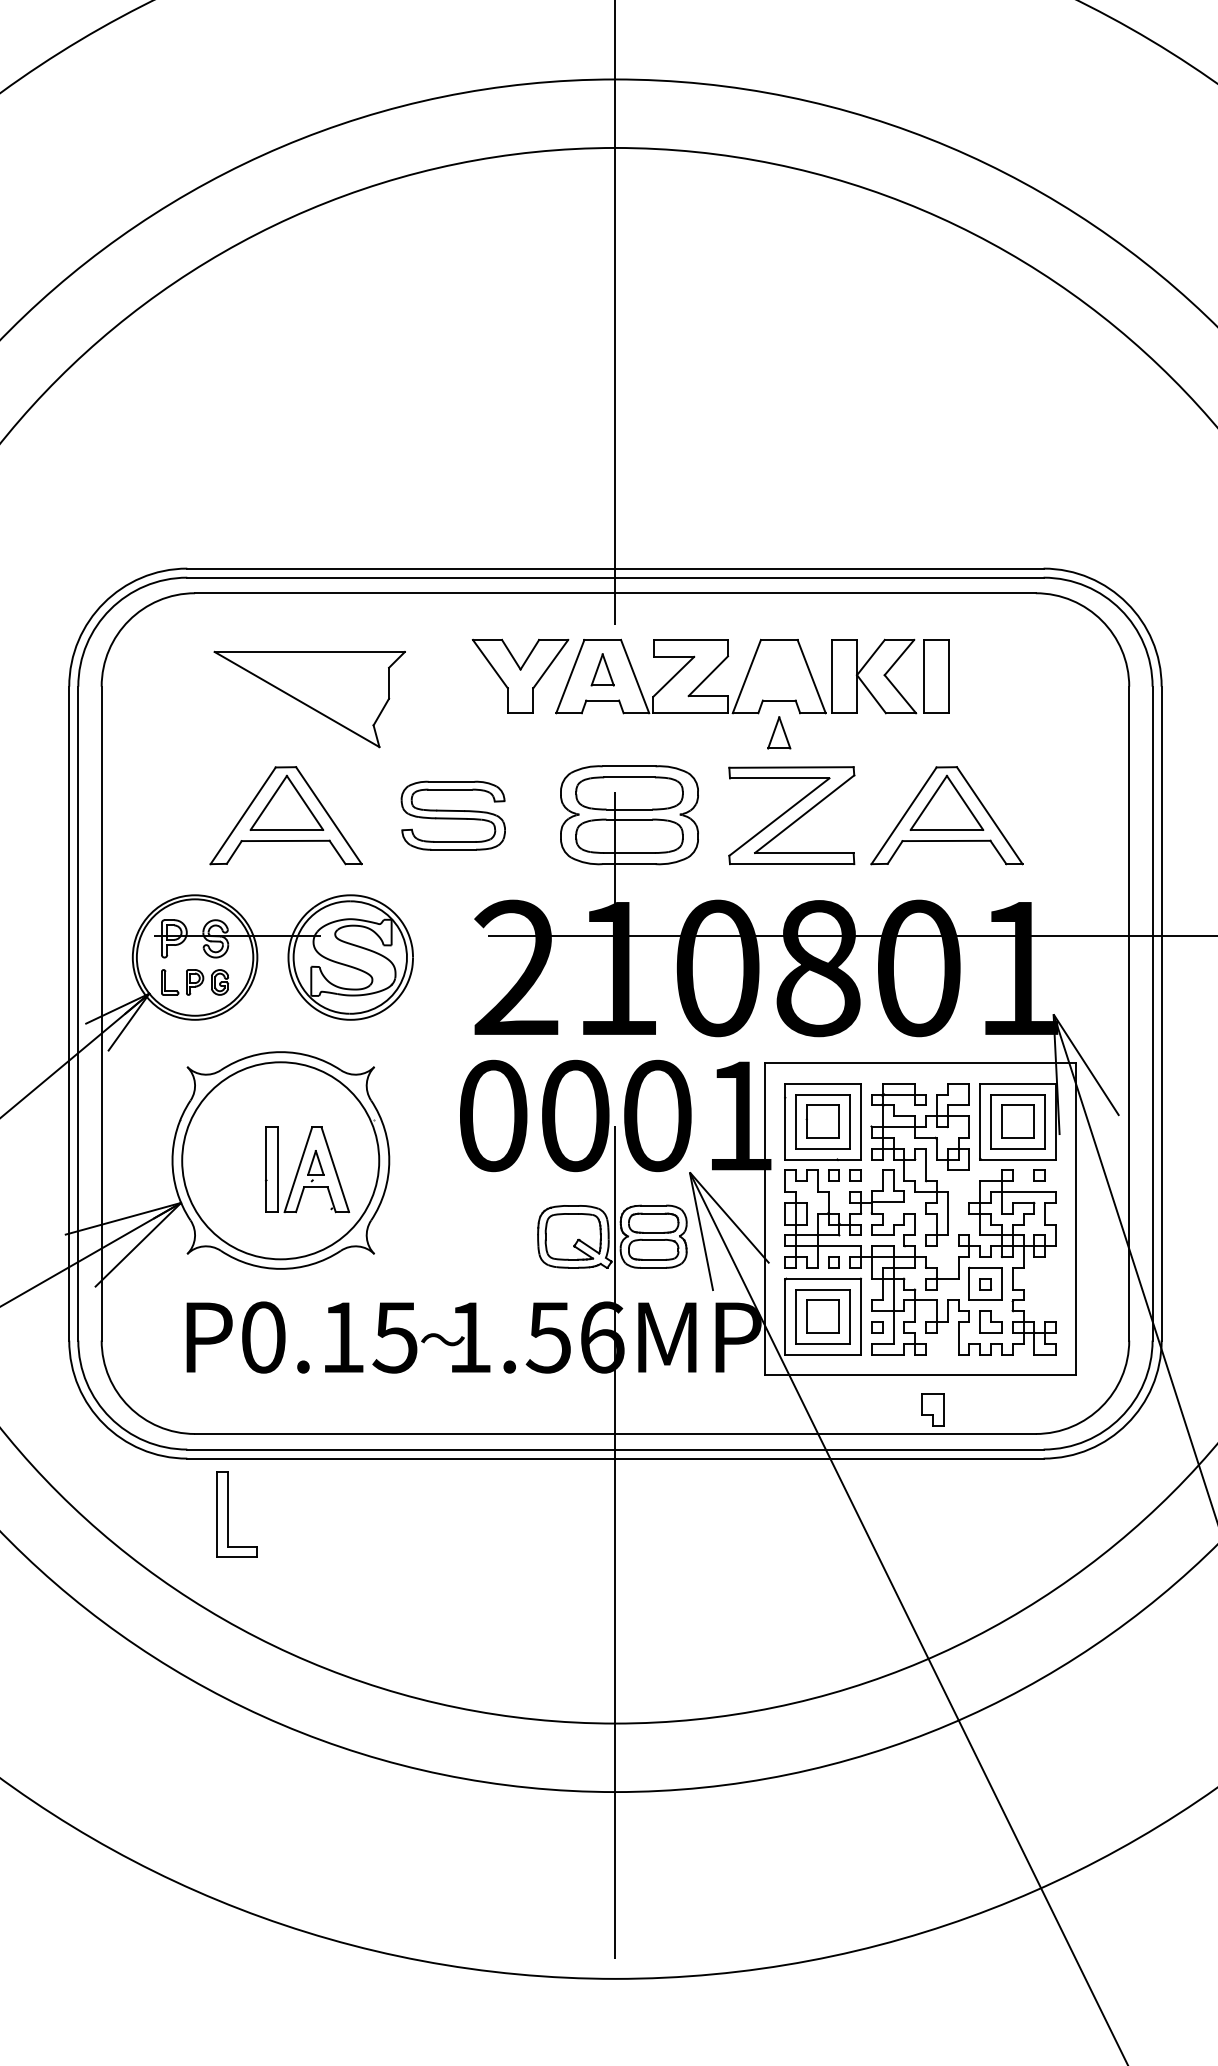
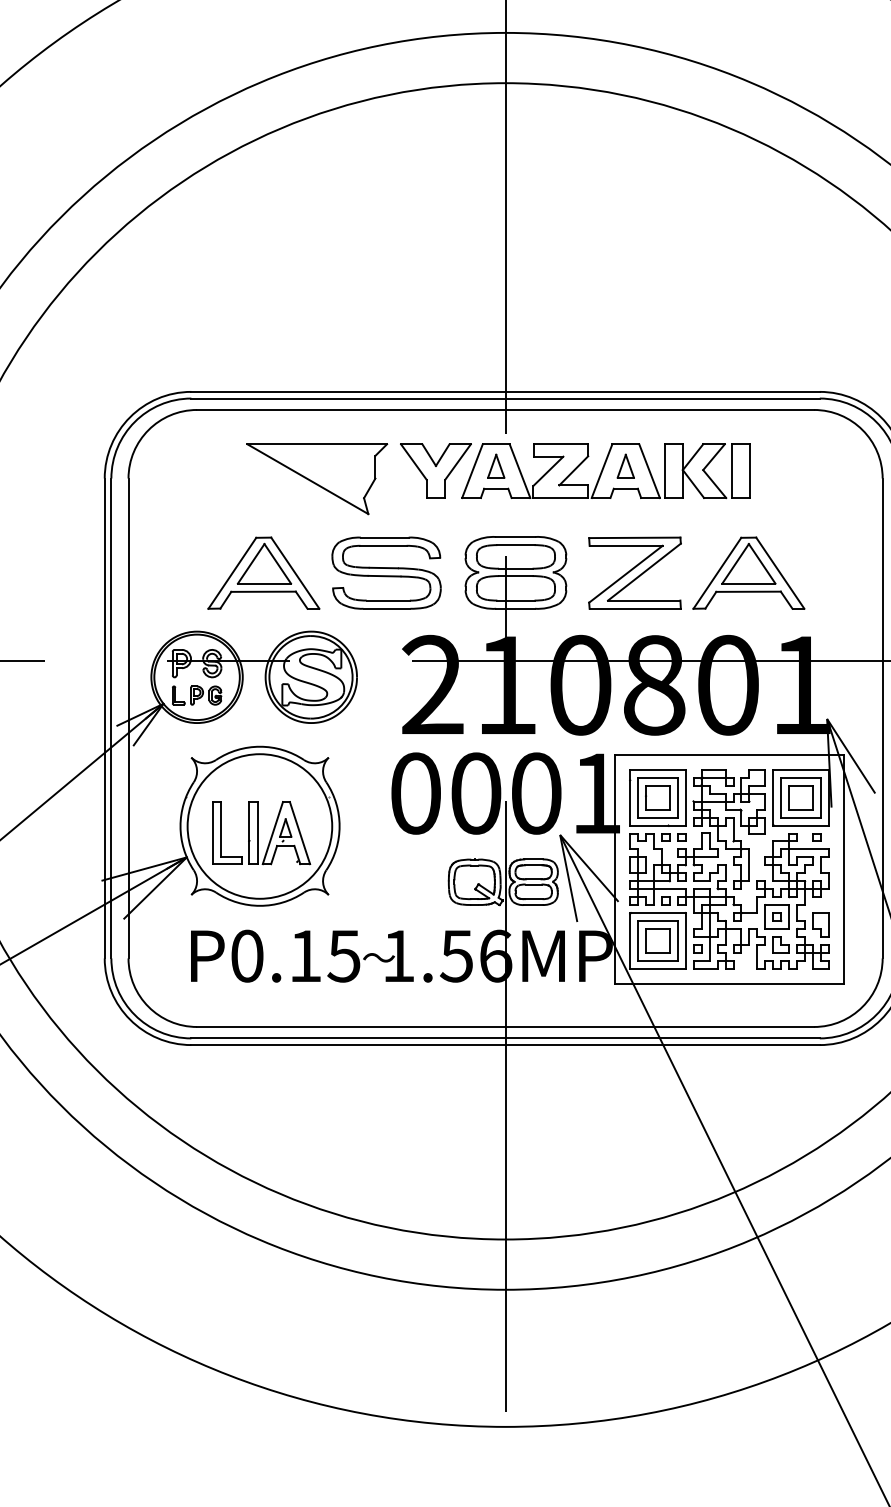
part: (309, 699) -> (317, 479), moved
part: (779, 732) -> (625, 465), moved
part: (453, 815) -> (386, 573), size x1.43
part: (932, 1409) -> (820, 924), moved
part: (228, 1514) -> (221, 832), moved

